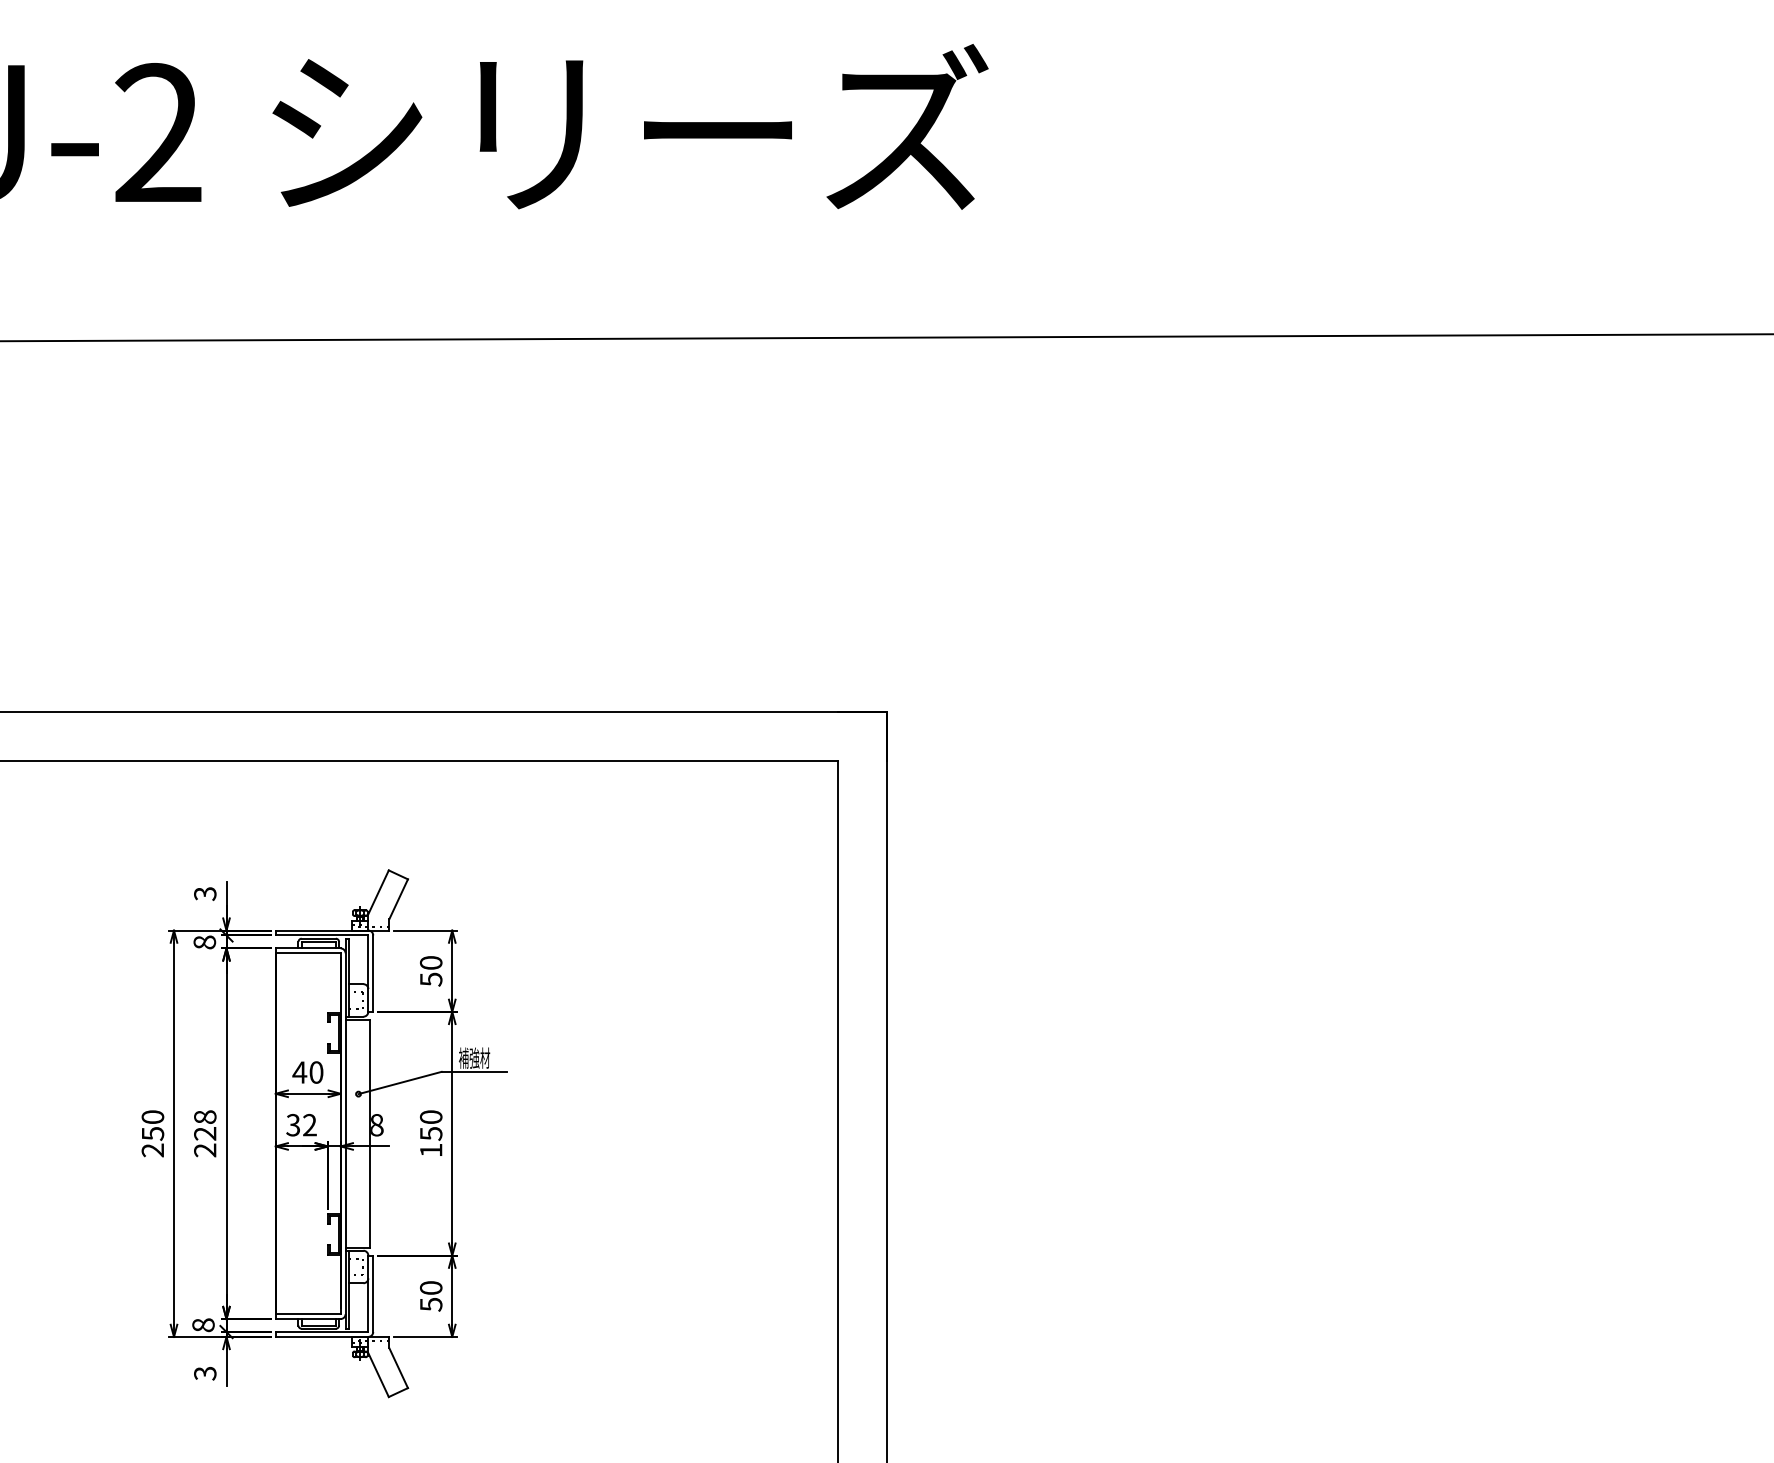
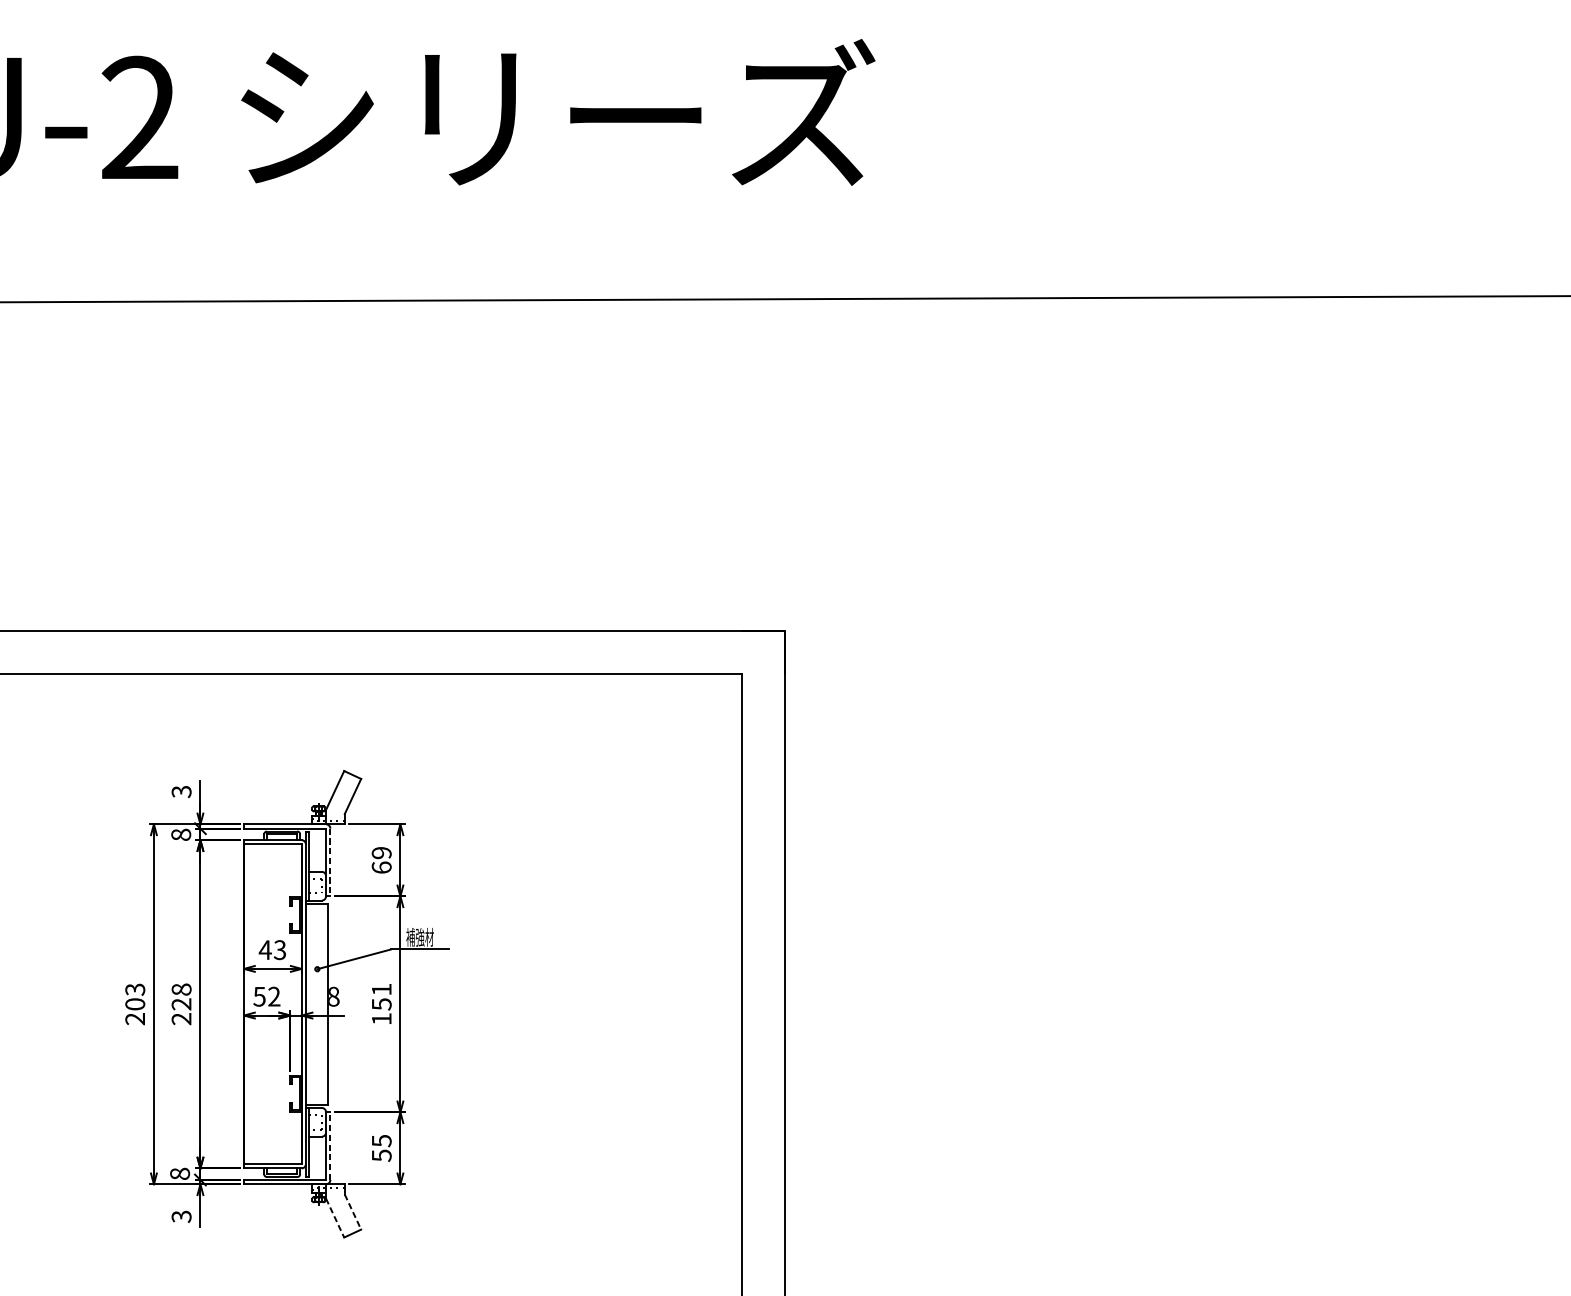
text: (431, 971) -> (382, 860), 50 -> 69
line: (373, 974) -> (330, 863), solid -> dashed
text: (316, 1072) -> (280, 950), 40 -> 43
text: (430, 1116) -> (381, 989), 150 -> 151
text: (293, 1124) -> (259, 996), 32 -> 52
text: (152, 1125) -> (134, 997), 250 -> 203
text: (430, 1288) -> (381, 1141), 50 -> 55
line: (373, 1293) -> (330, 1145), solid -> dashed
line: (398, 1368) -> (352, 1212), solid -> dashed
line: (378, 1375) -> (335, 1218), solid -> dashed

